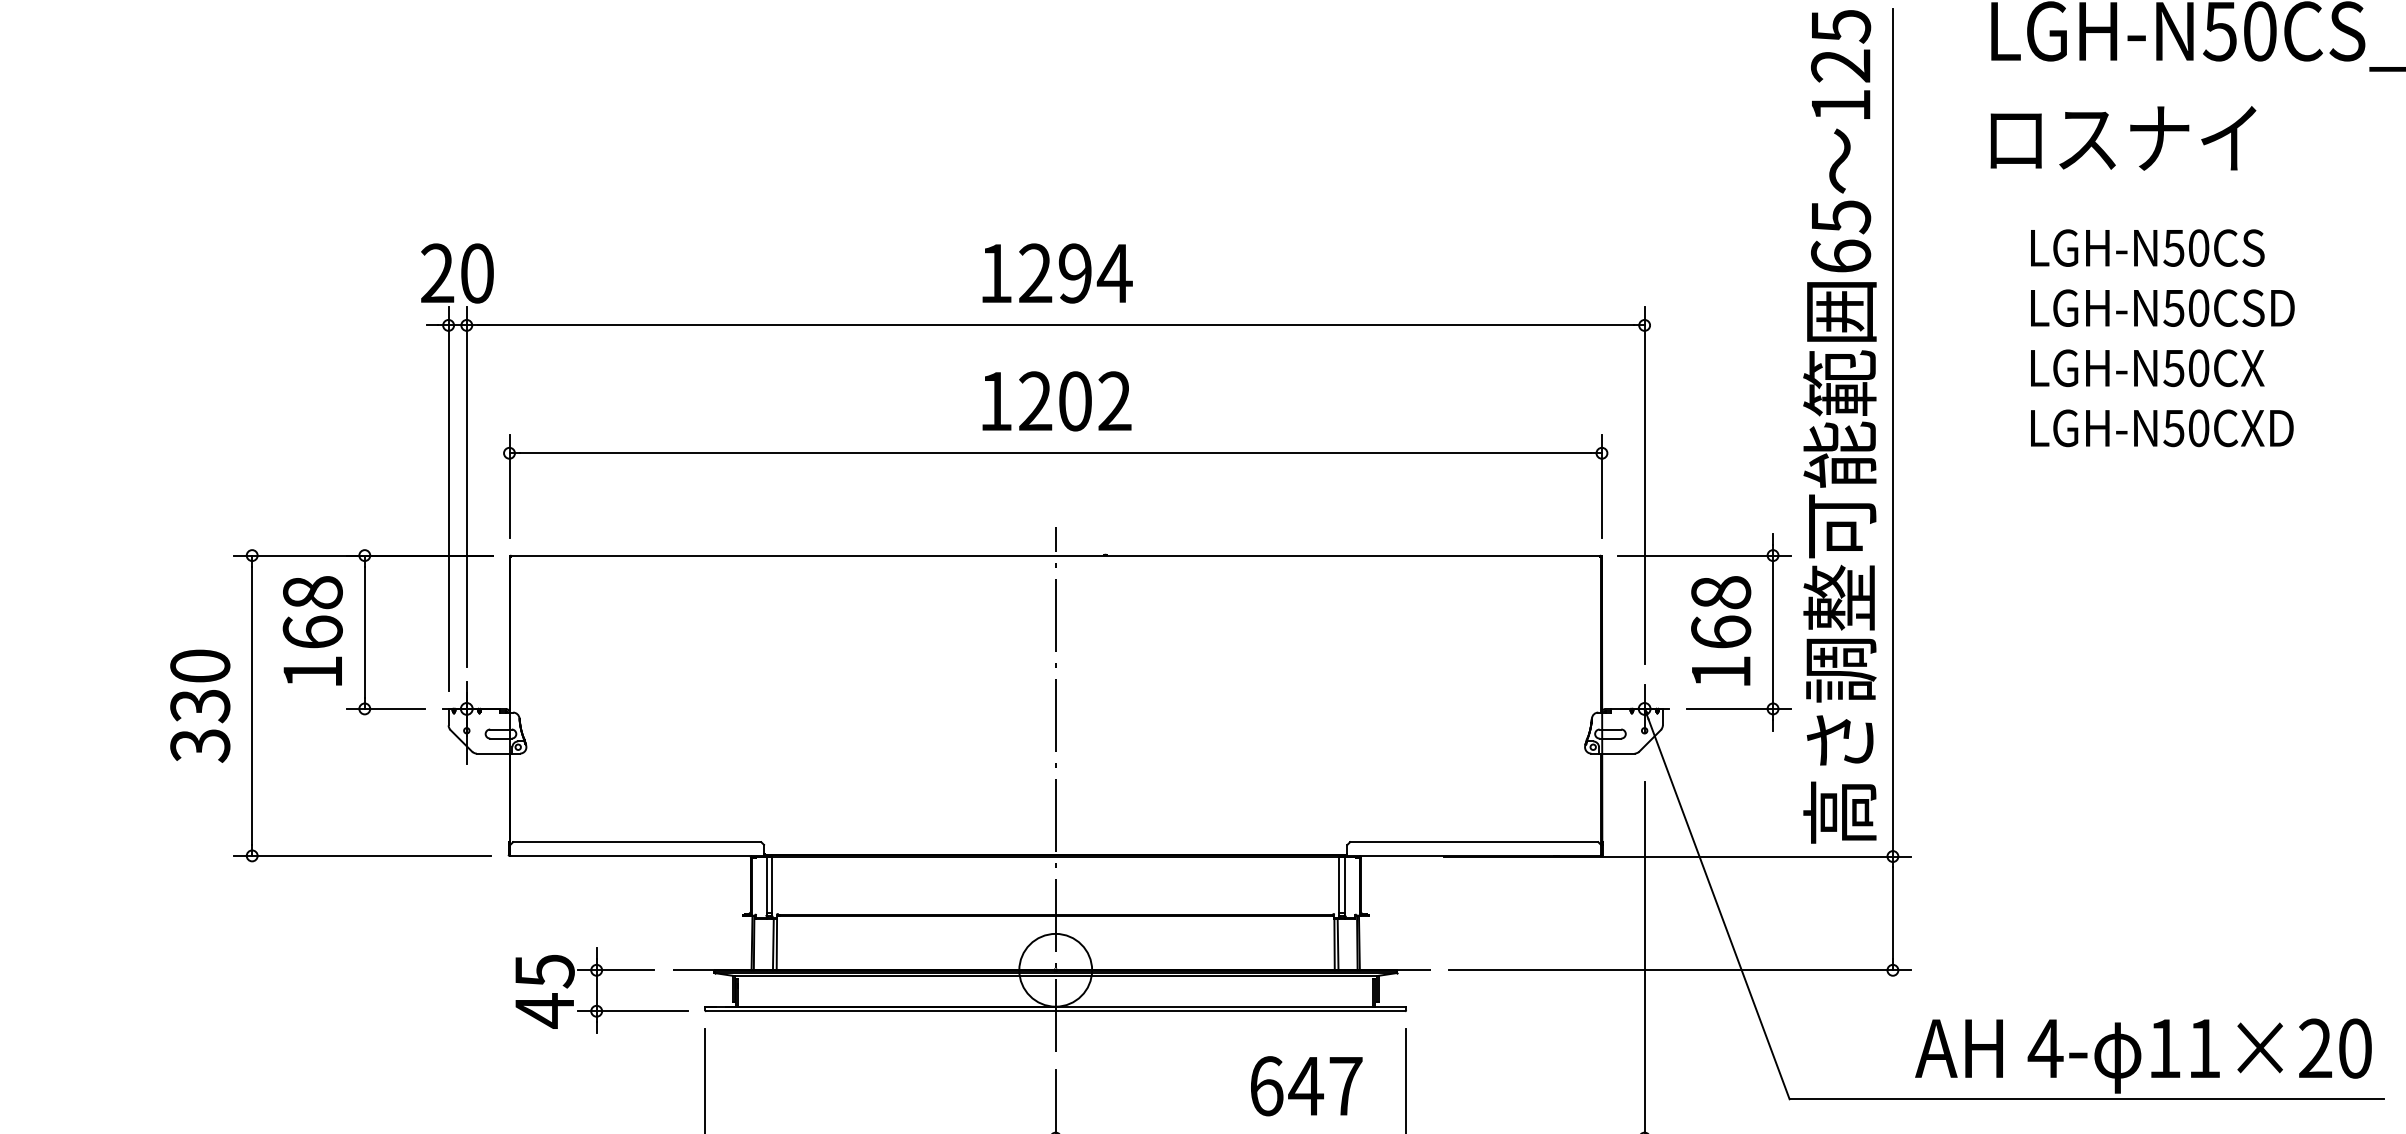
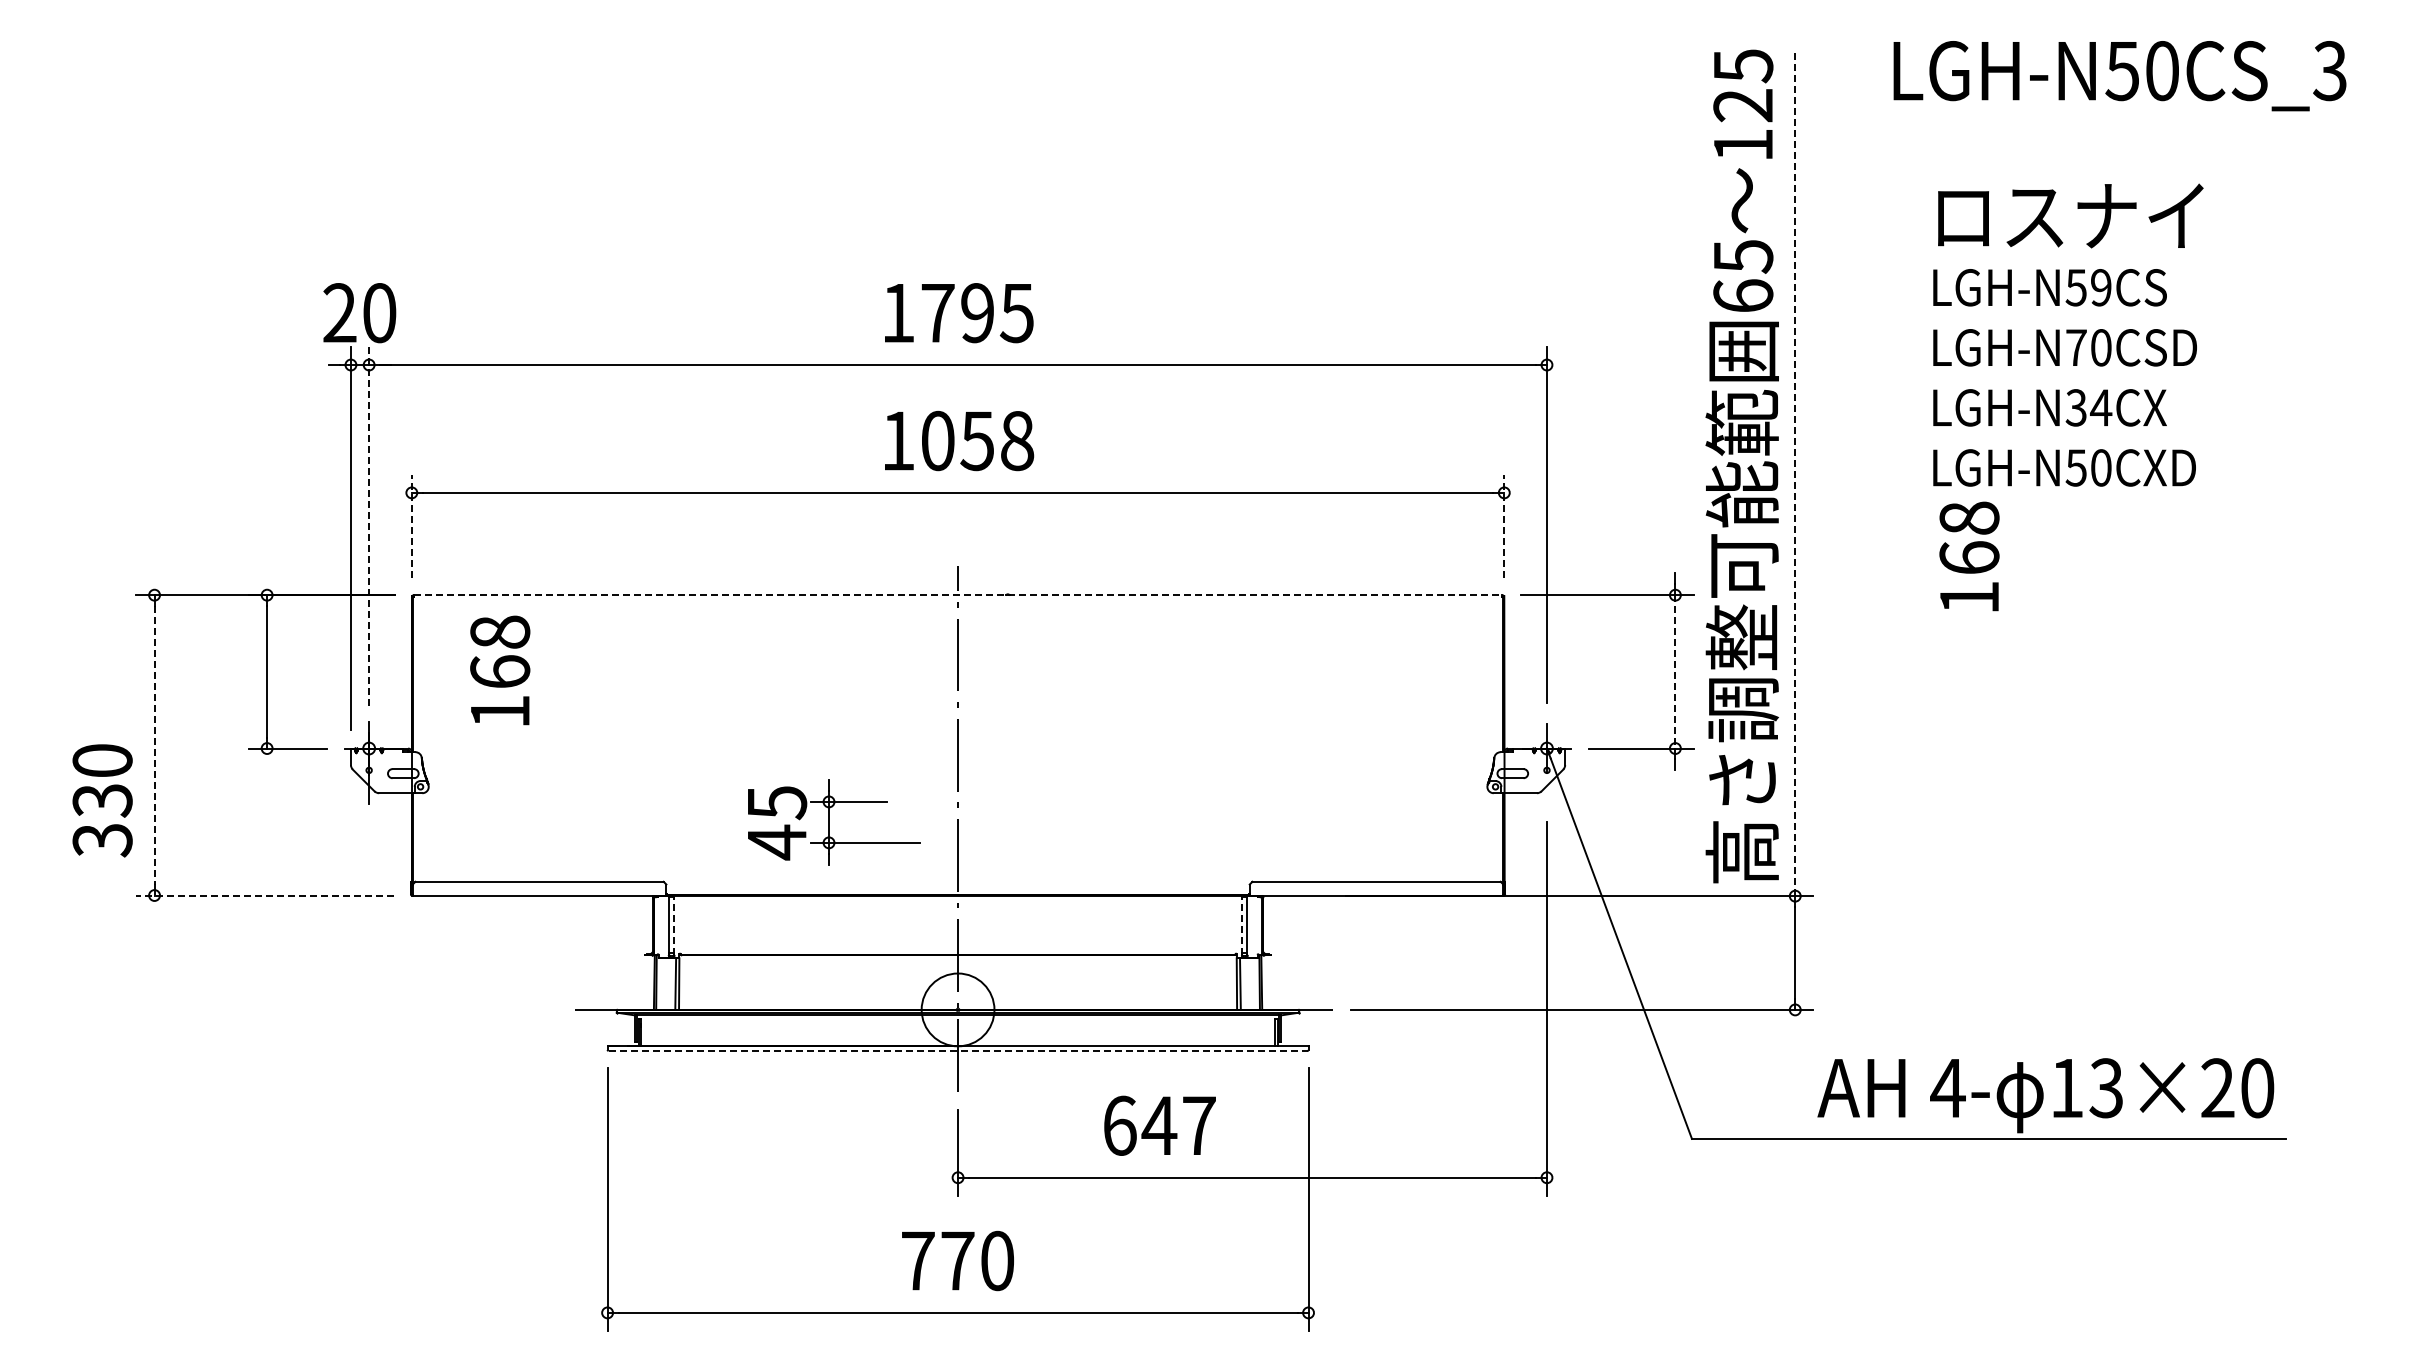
text: (2123, 137) -> (2070, 215), moved
text: (2199, 247) -> (2101, 287), LGH-N50CS -> LGH-N59CS
text: (1076, 273) -> (978, 313), 1294 -> 1795
text: (2173, 307) -> (2075, 347), LGH-N50CSD -> LGH-N70CSD
text: (2186, 367) -> (2088, 407), LGH-N50CX -> LGH-N34CX
text: (1075, 400) -> (977, 440), 1202 -> 1058
line: (1893, 432) -> (1795, 472), solid -> dashed
line: (467, 486) -> (369, 526), solid -> dashed
line: (509, 486) -> (411, 526), solid -> dashed
line: (1602, 486) -> (1504, 526), solid -> dashed
line: (1056, 555) -> (958, 595), solid -> dashed
text: (313, 630) -> (500, 670), moved
text: (1721, 630) -> (1969, 556), moved
line: (1773, 631) -> (1675, 671), solid -> dashed
text: (200, 705) -> (102, 800), moved
line: (252, 705) -> (154, 745), solid -> dashed
line: (363, 855) -> (265, 895), solid -> dashed
line: (772, 885) -> (674, 925), solid -> dashed
line: (1339, 885) -> (1241, 925), solid -> dashed
part: (602, 990) -> (834, 822), moved
line: (1056, 1010) -> (958, 1050), solid -> dashed
text: (2203, 1048) -> (2105, 1088), 11×20 -> 13×20
text: (1306, 1085) -> (1159, 1125), moved

